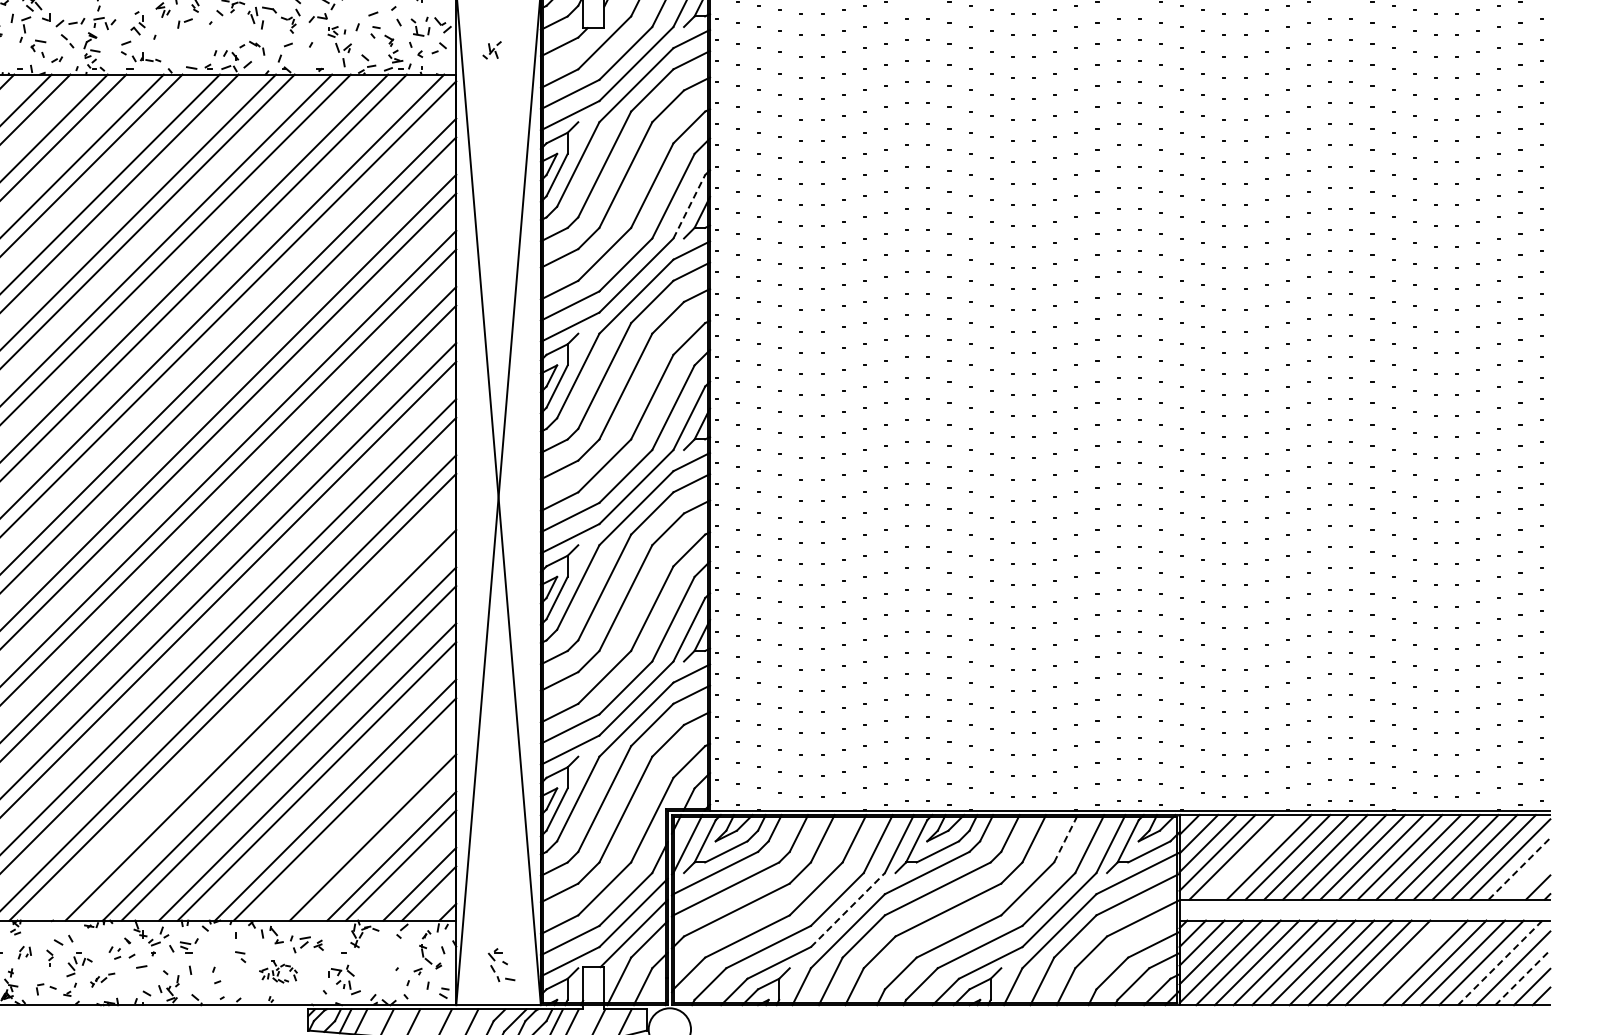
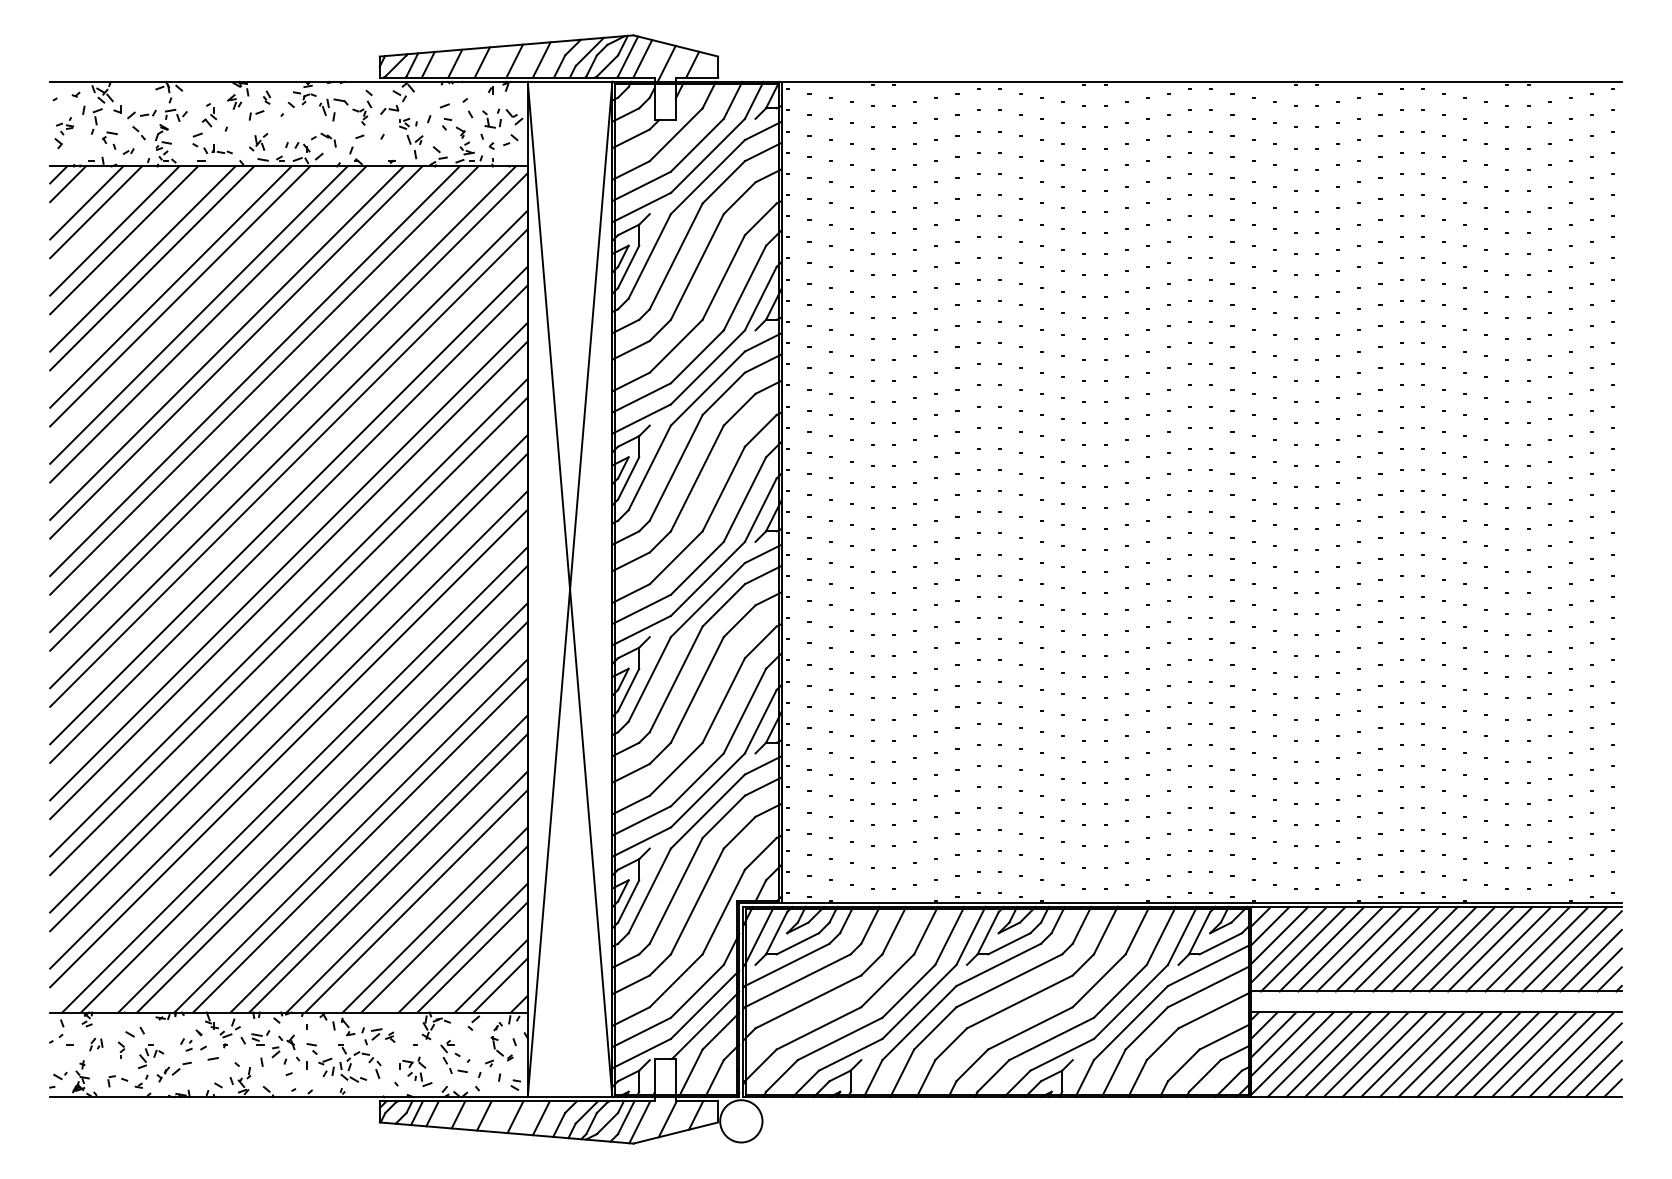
part: (492, 50) -> (258, 142), moved
line: (690, 206) -> (761, 298), dashed -> solid
line: (251, 715) -> (322, 807), added
line: (363, 827) -> (434, 919), added
line: (1066, 838) -> (1137, 930), dashed -> solid
line: (1250, 856) -> (1321, 948), added
line: (1520, 868) -> (1591, 960), dashed -> solid
line: (1528, 877) -> (1599, 969), added
line: (848, 909) -> (919, 1001), dashed -> solid
part: (218, 959) -> (289, 1051), added
line: (1406, 962) -> (1477, 1054), added
line: (1500, 962) -> (1571, 1054), dashed -> solid
part: (501, 964) -> (453, 1056), moved
part: (278, 971) -> (349, 1063), size x1.67
line: (1523, 977) -> (1594, 1069), dashed -> solid
part: (102, 979) -> (173, 1071), size x1.43

